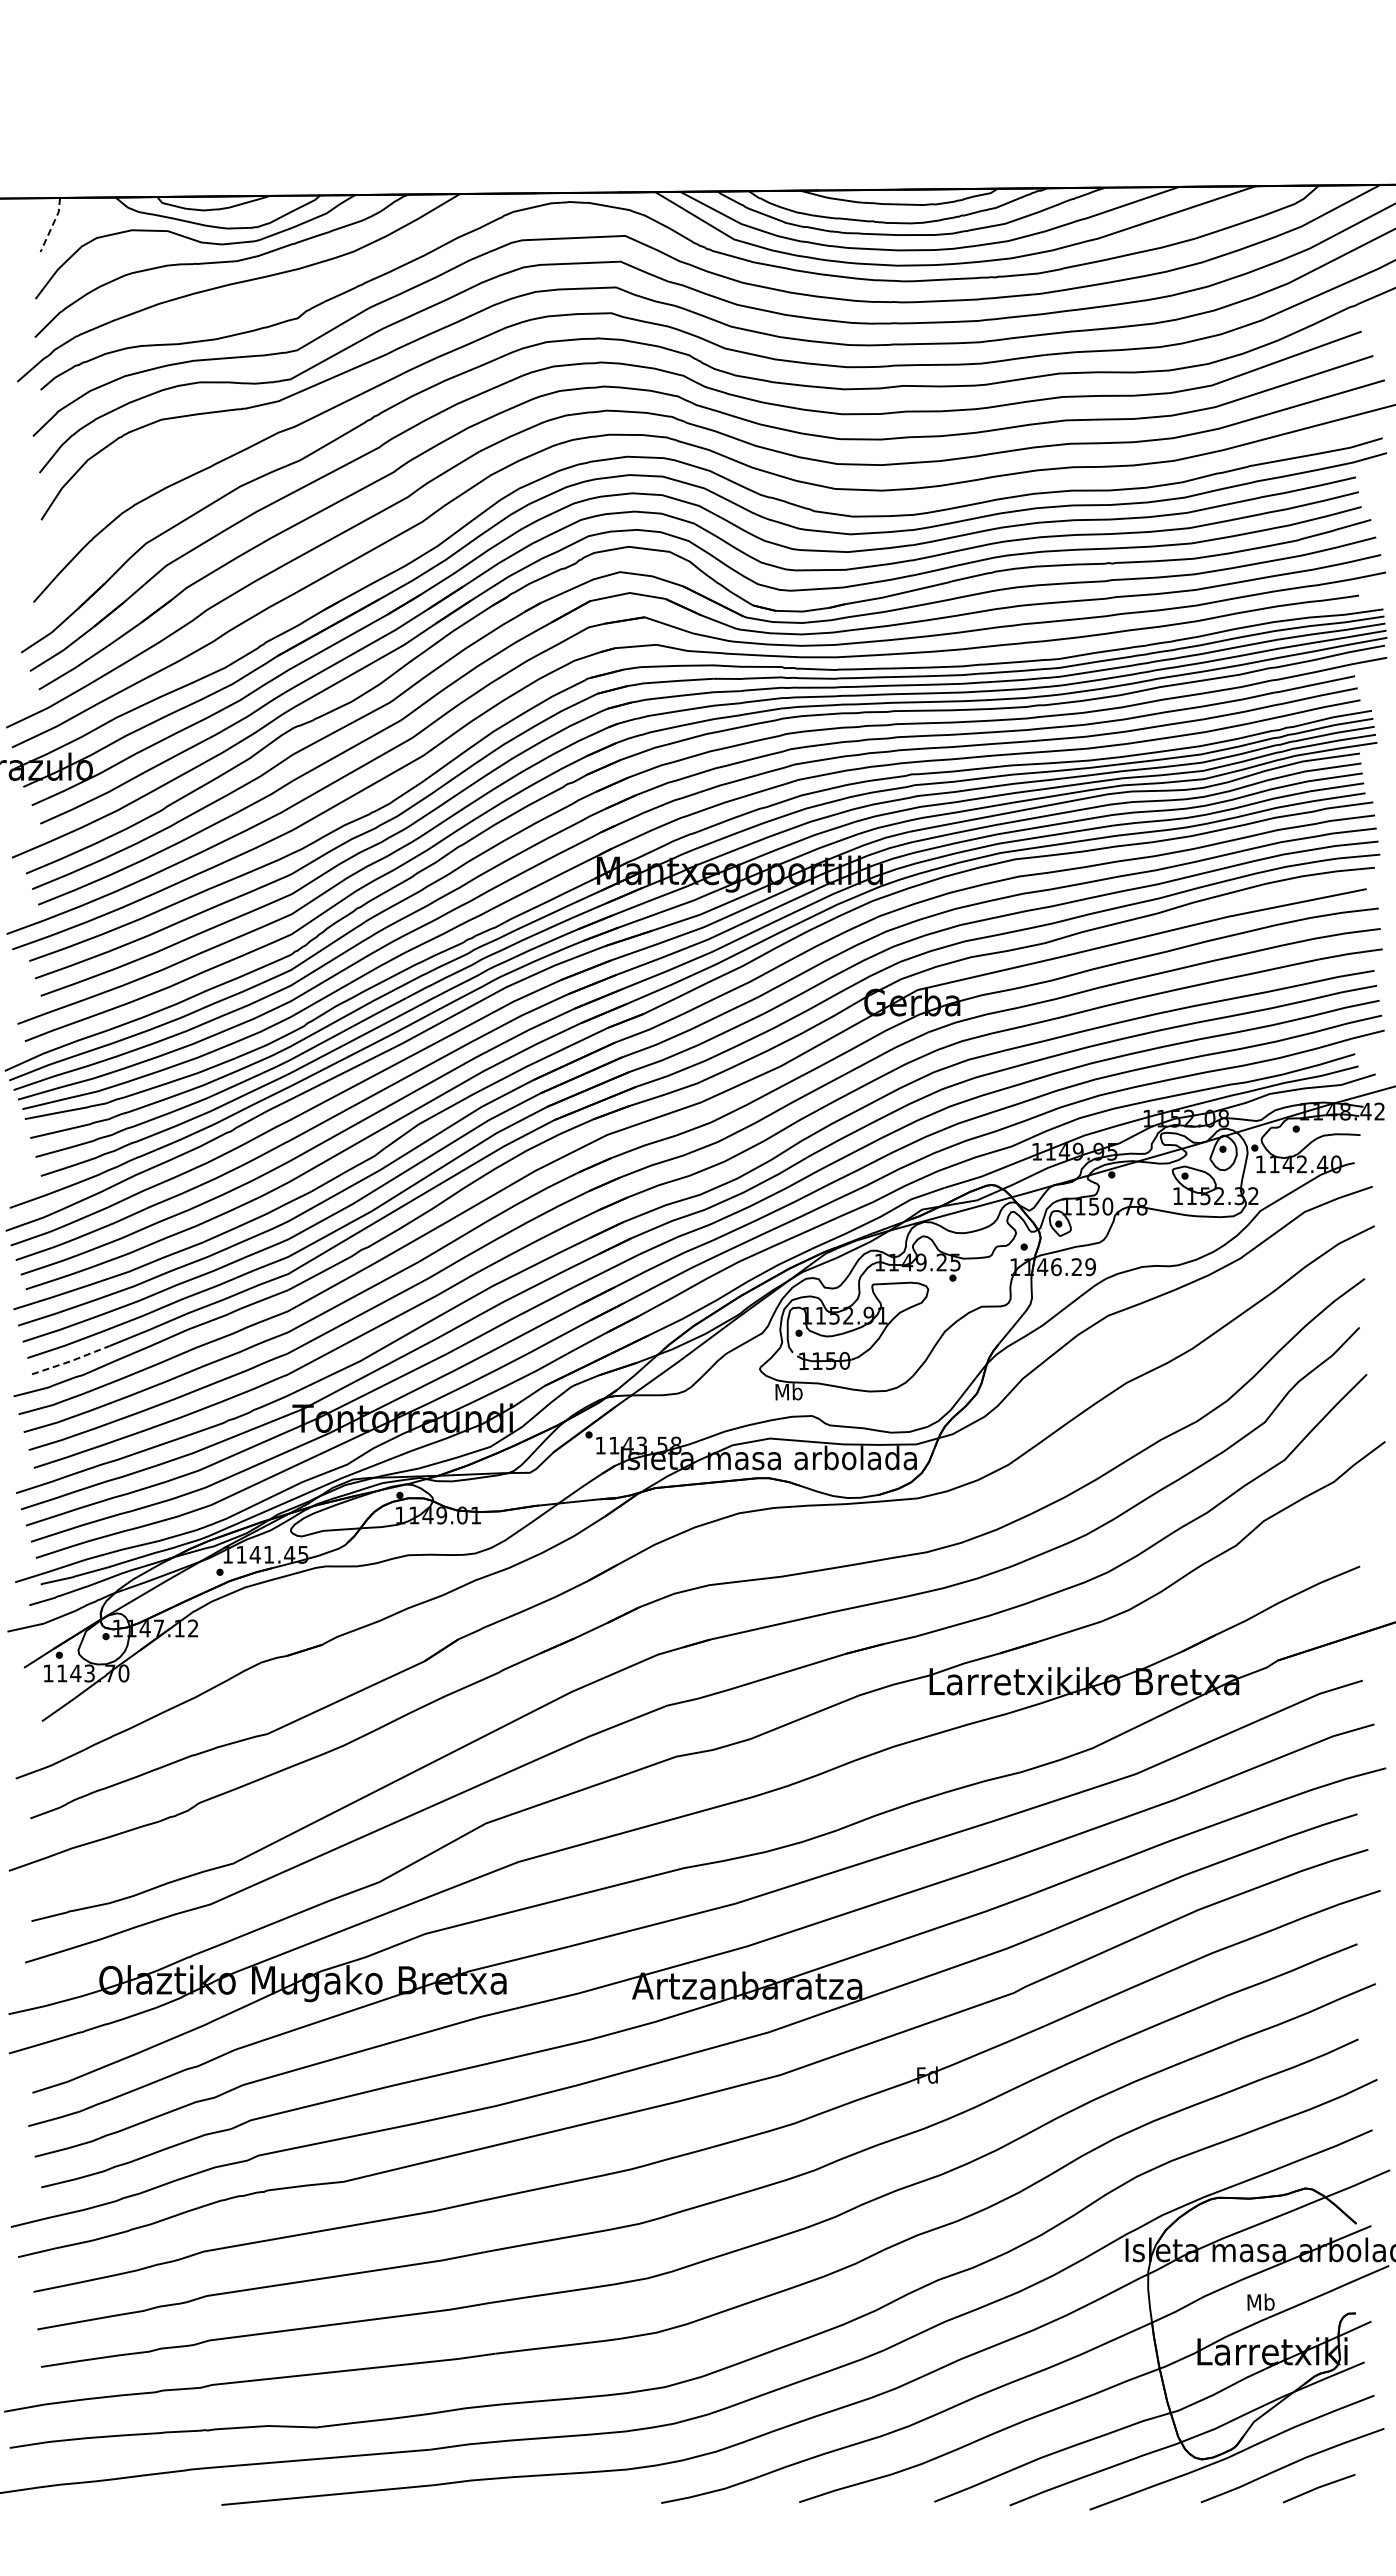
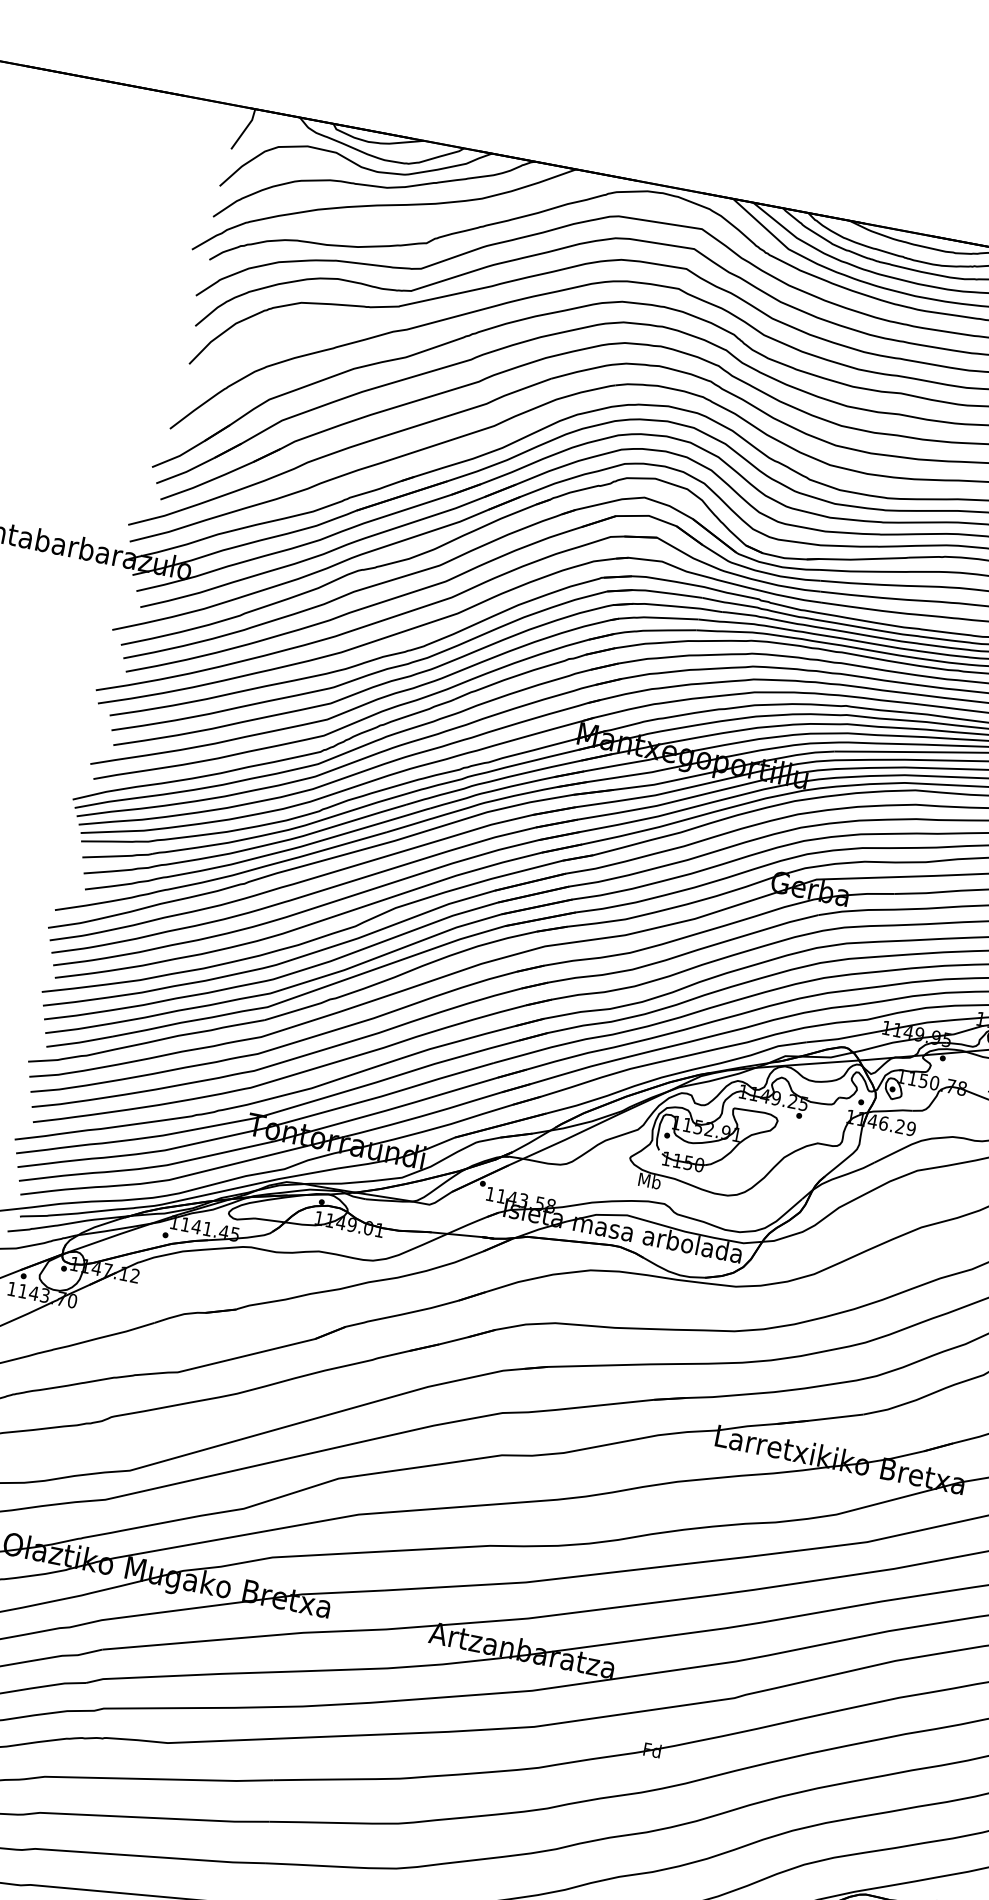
line: (52, 225) -> (244, 129), dashed -> solid
line: (70, 1361) -> (79, 1042), dashed -> solid

